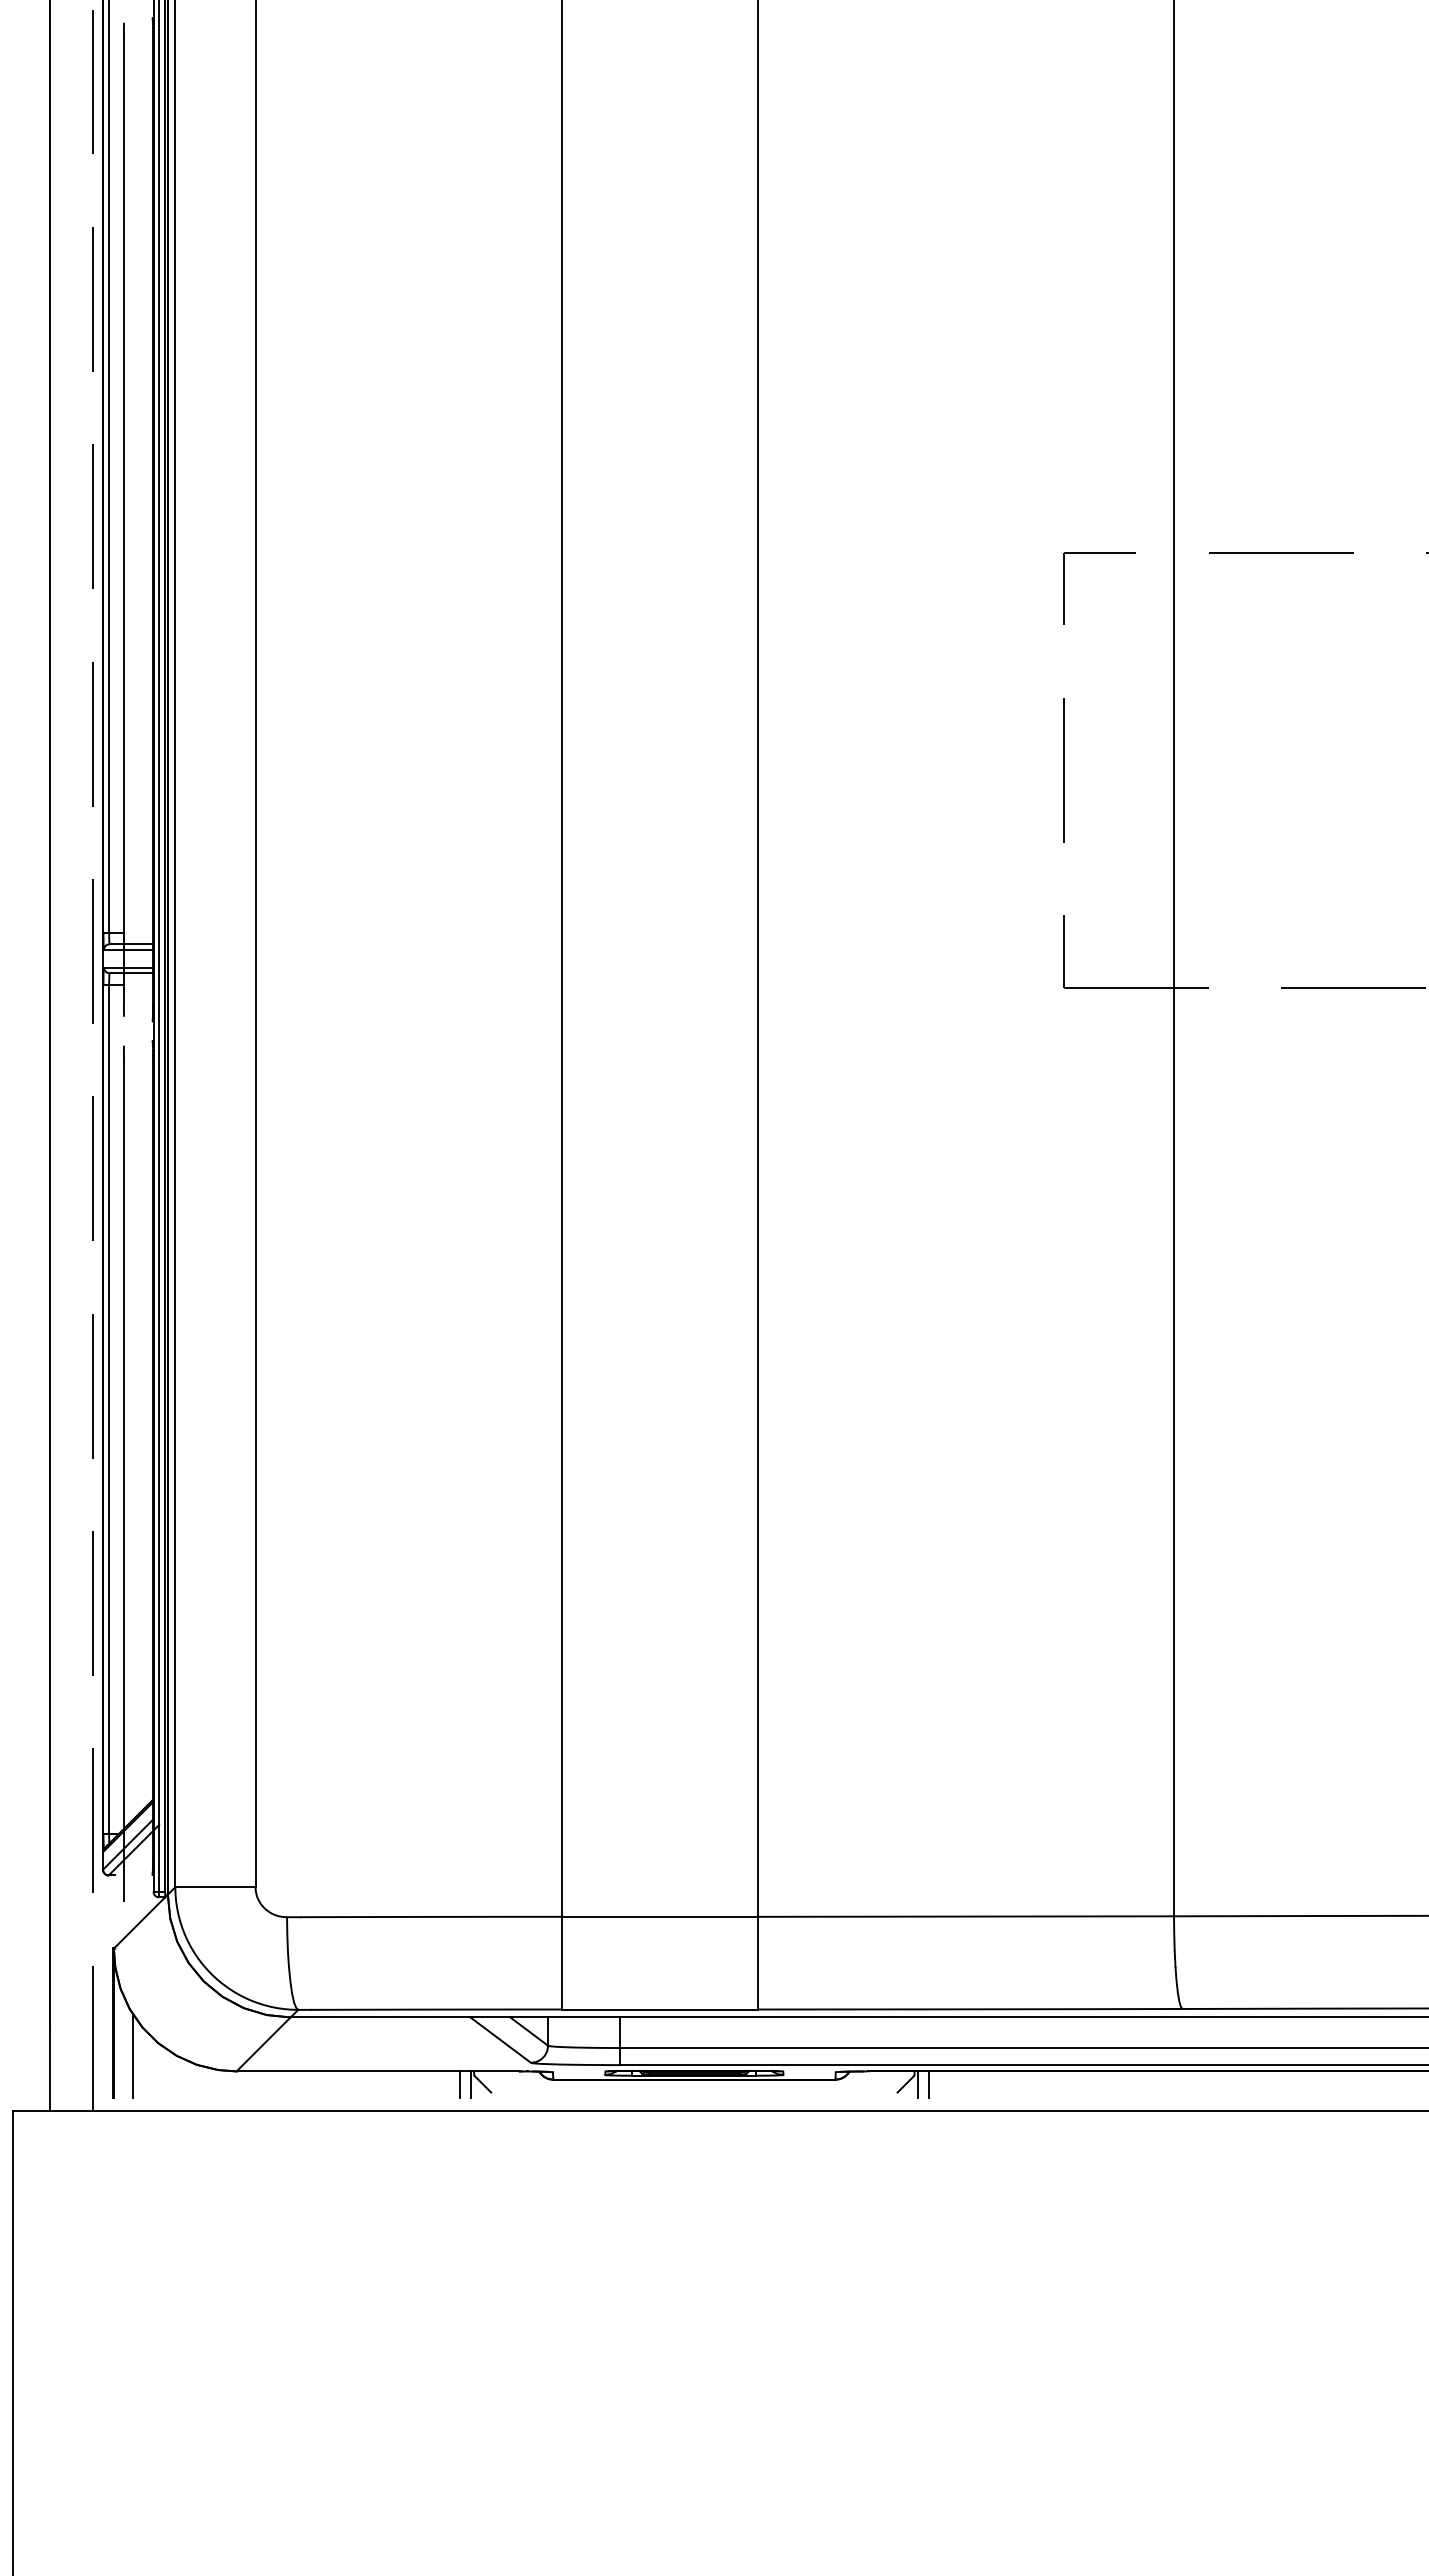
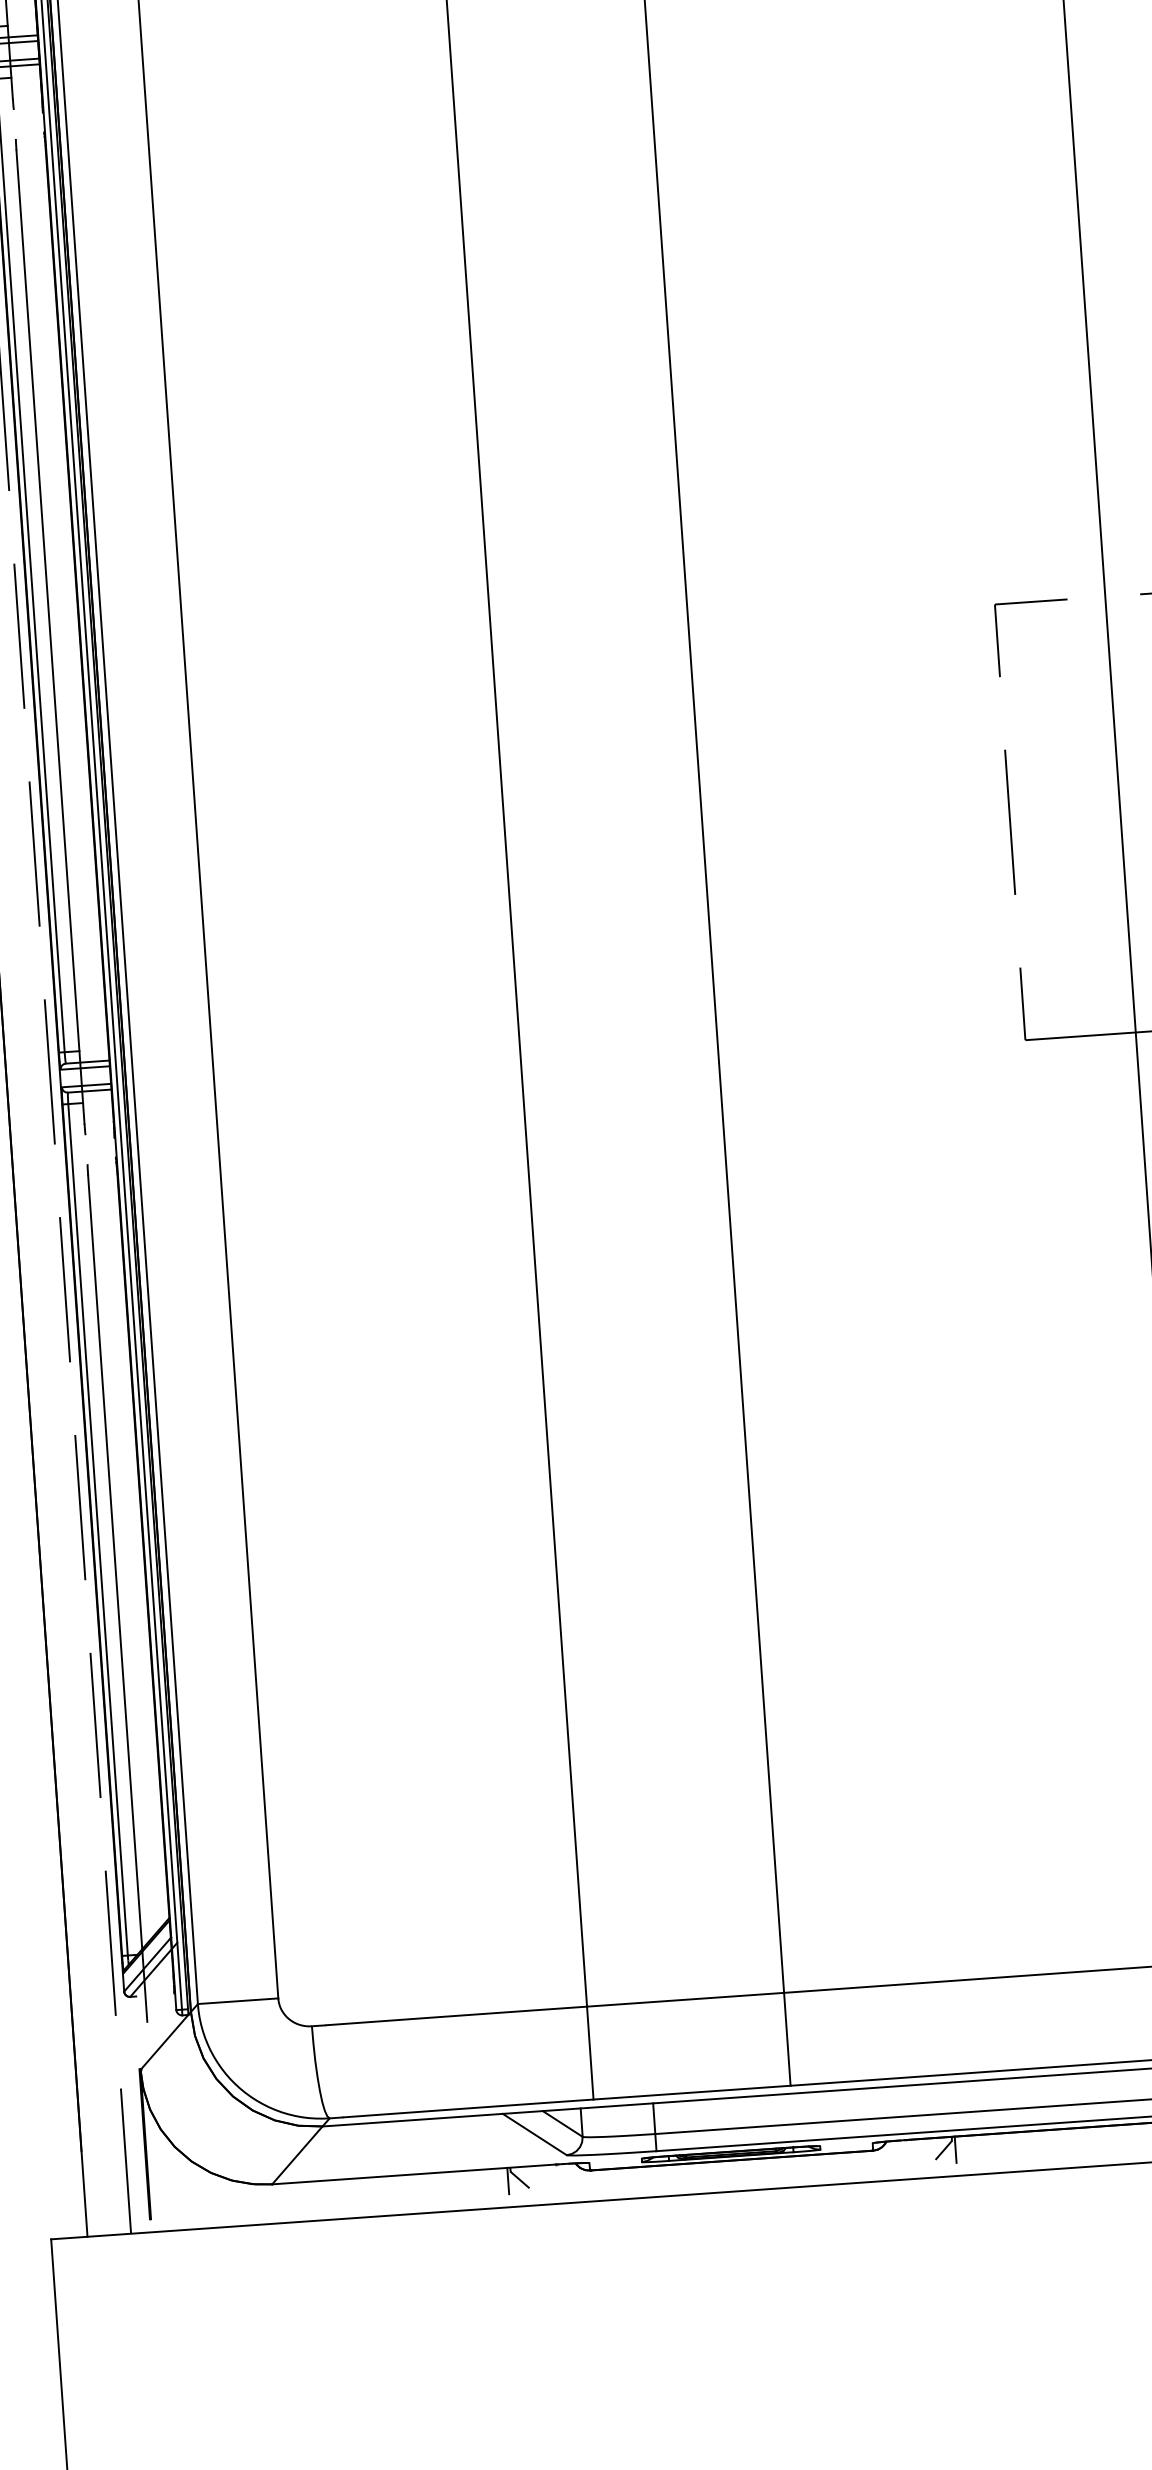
line: (133, 2055) -> (167, 2175), removed
line: (459, 2084) -> (496, 2181), removed
line: (929, 2084) -> (967, 2148), removed

